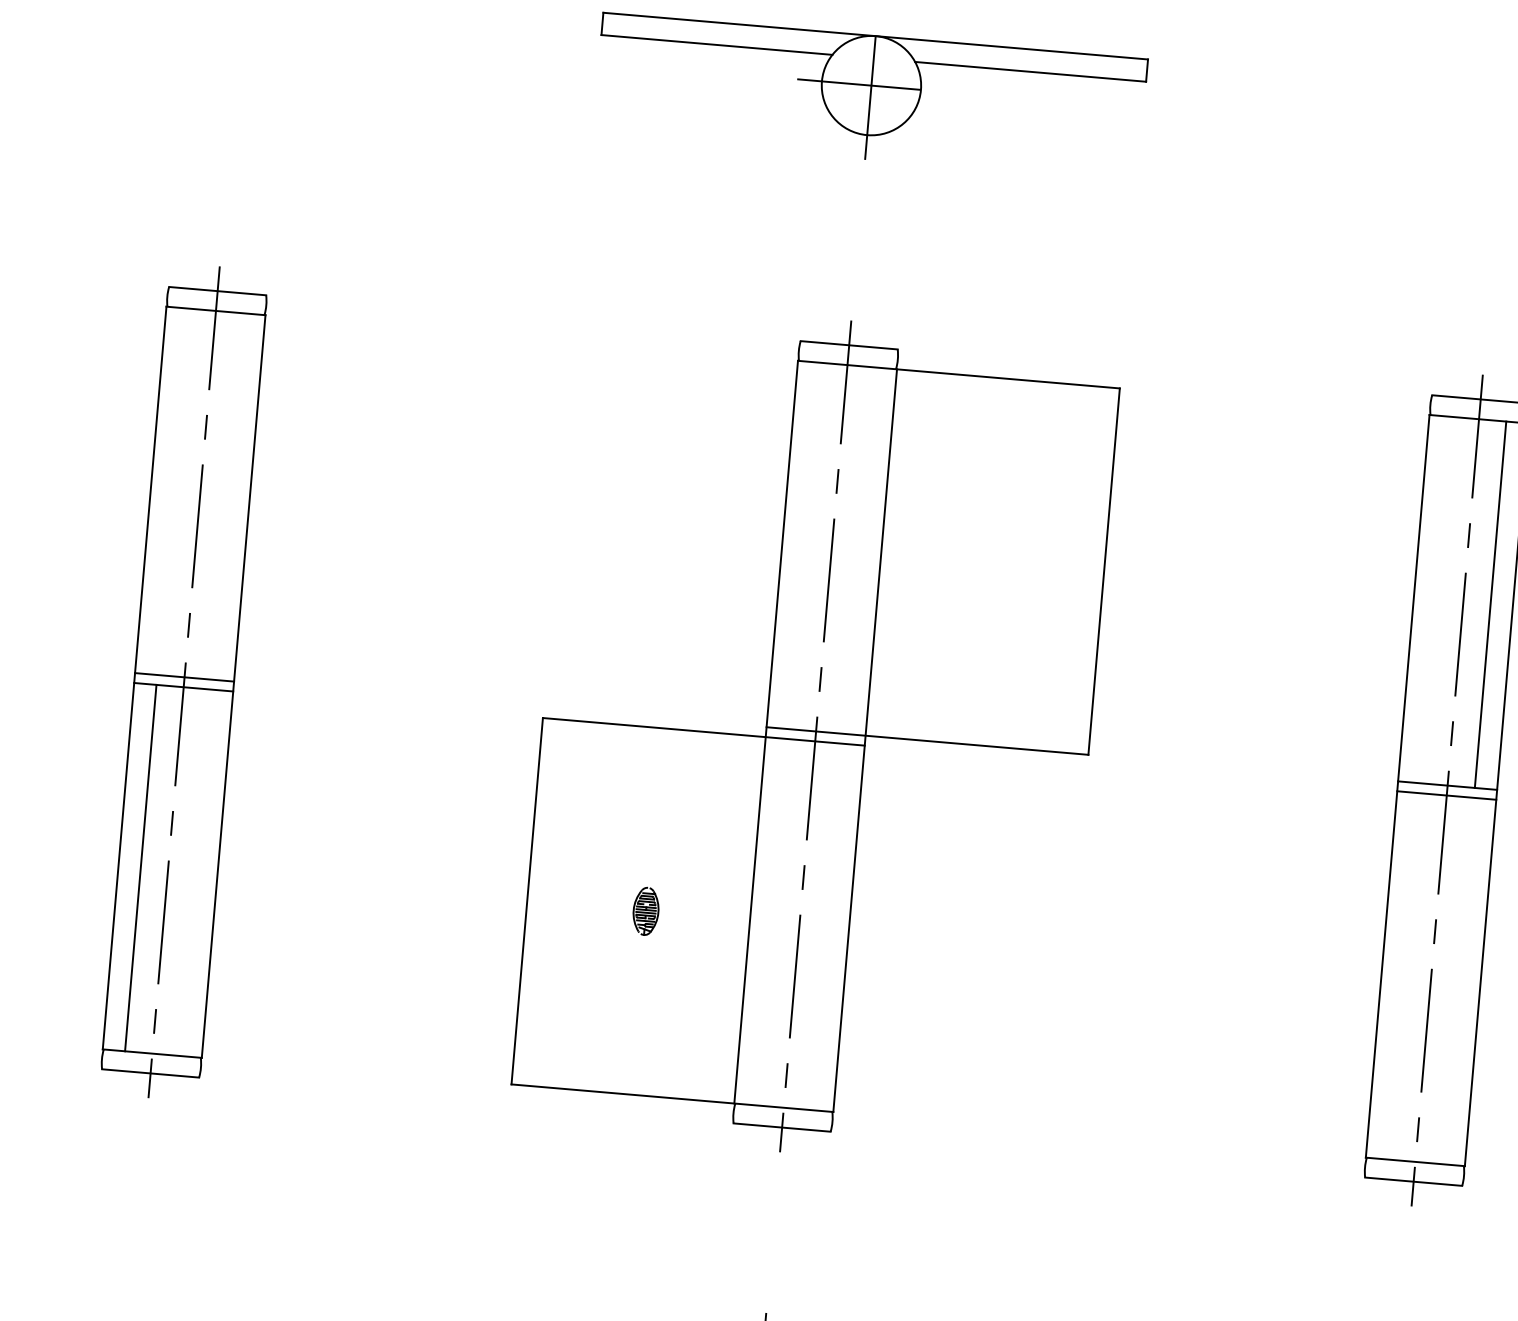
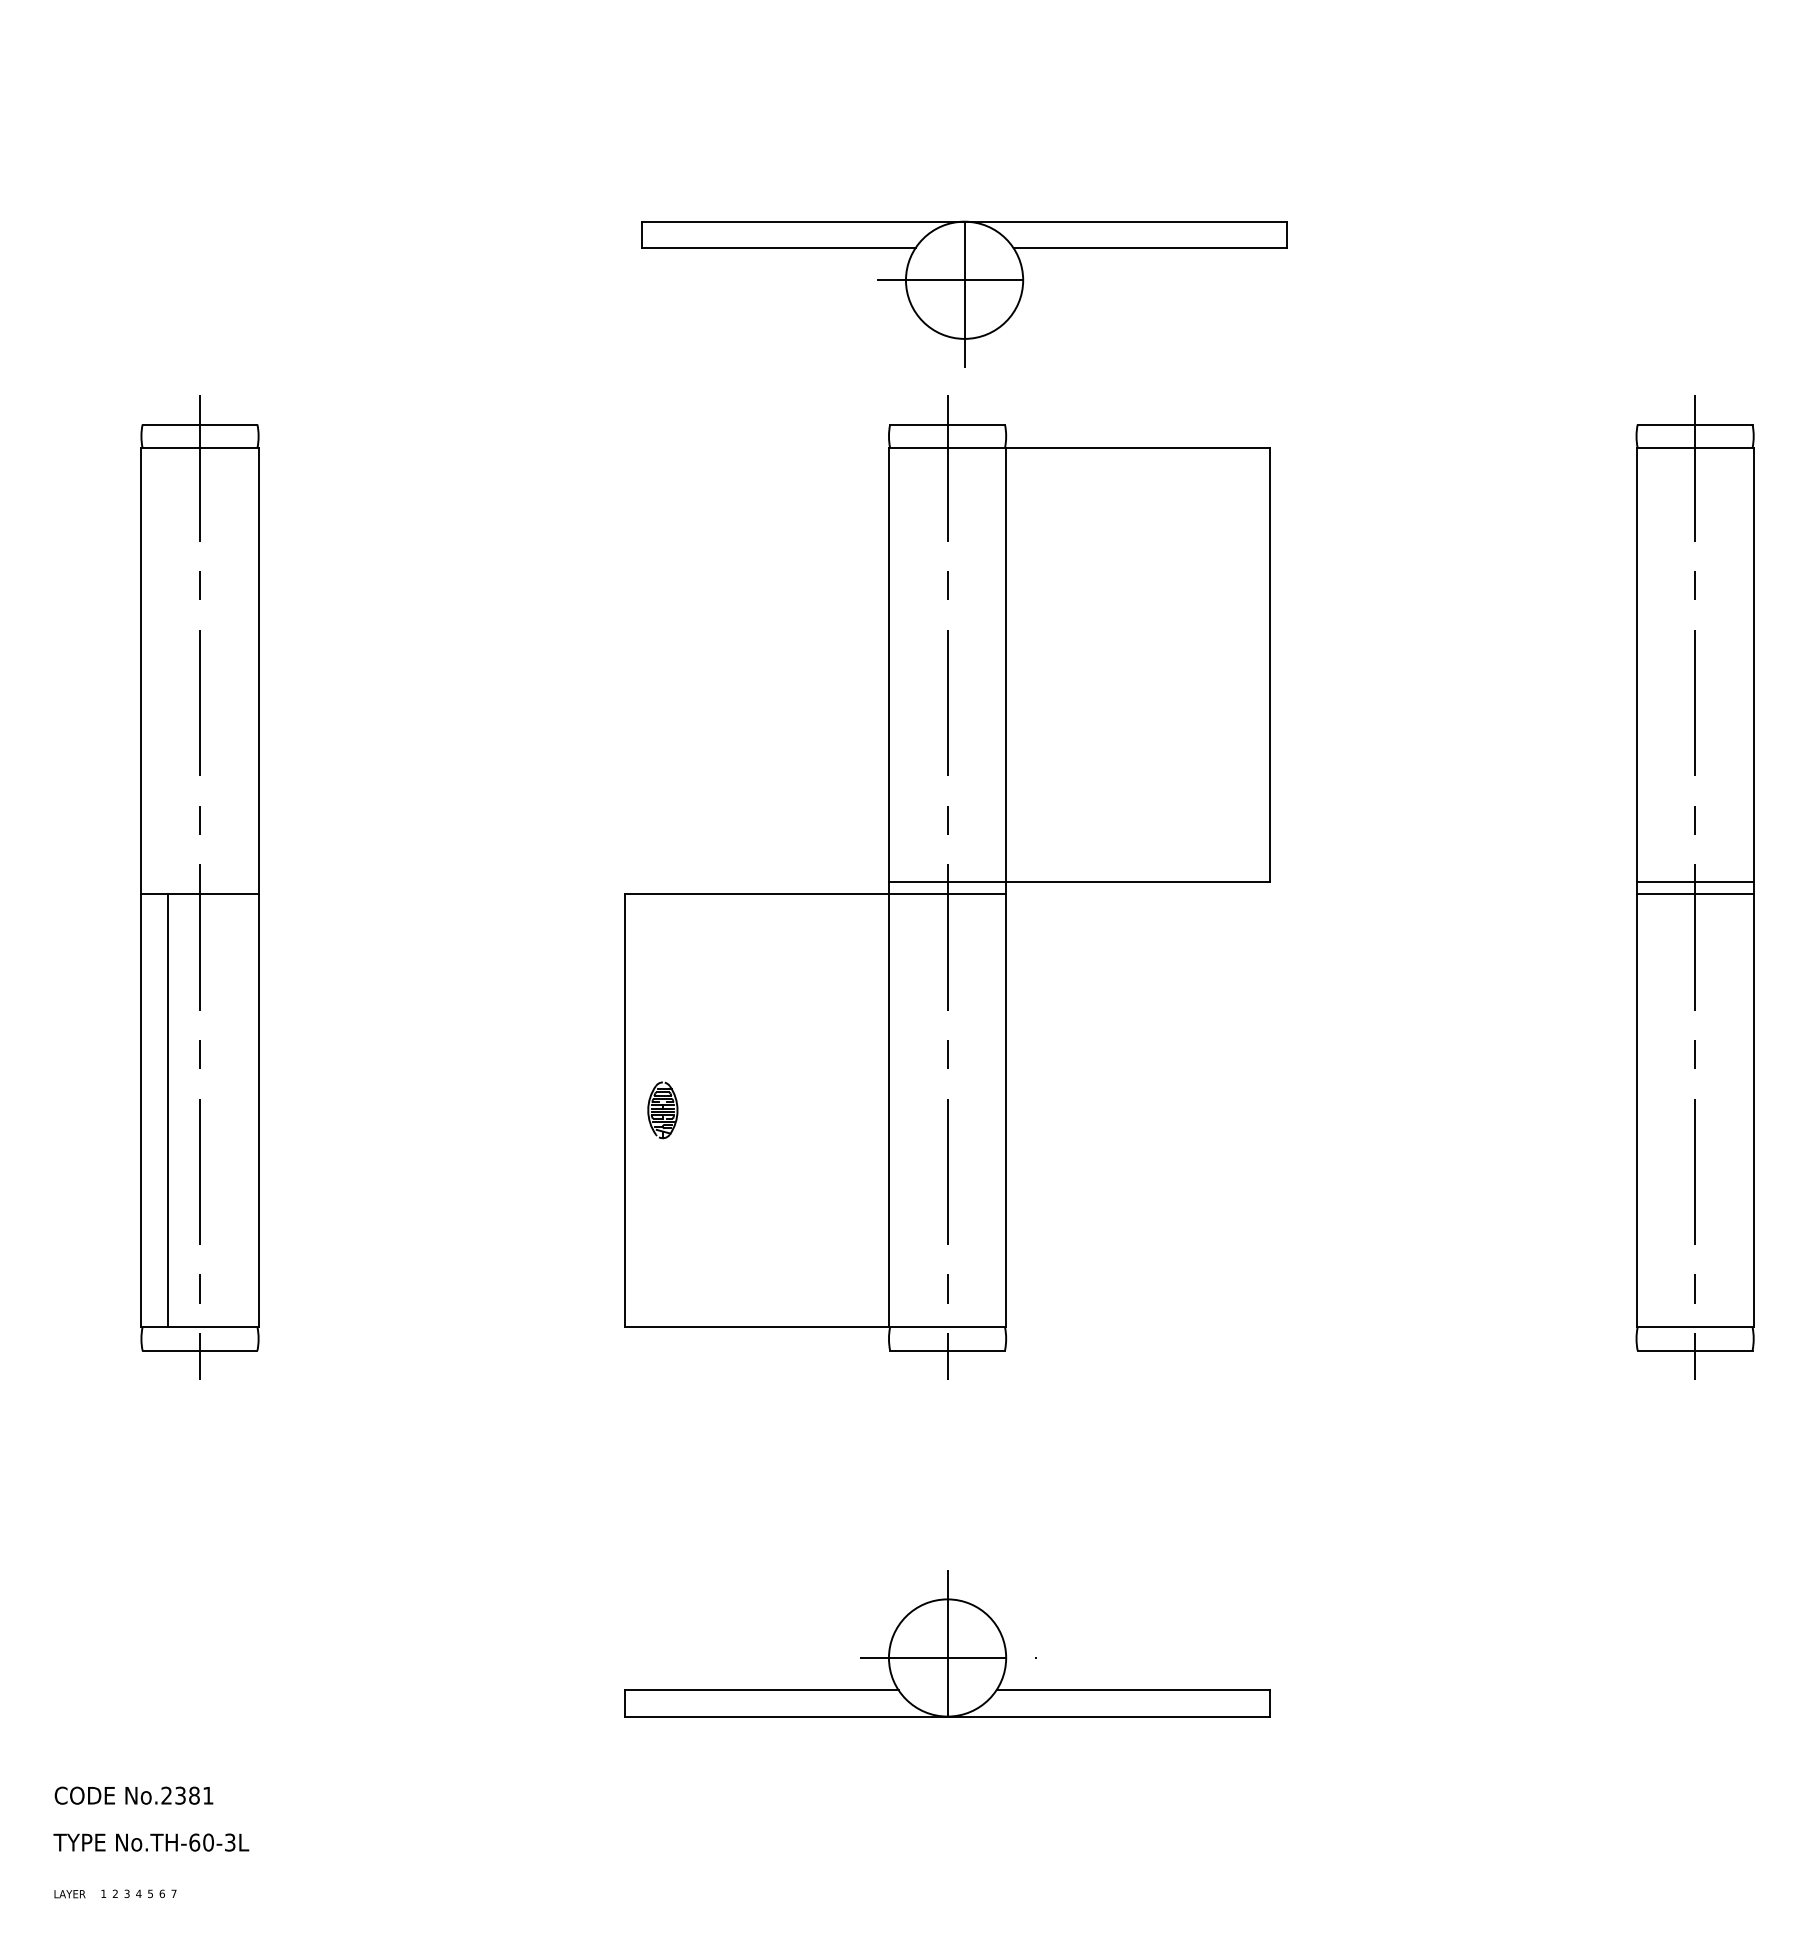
part: (870, 96) -> (964, 293), moved
line: (1490, 604) -> (1727, 664), removed
line: (184, 677) -> (199, 881), removed
part: (645, 911) -> (662, 1110), moved

